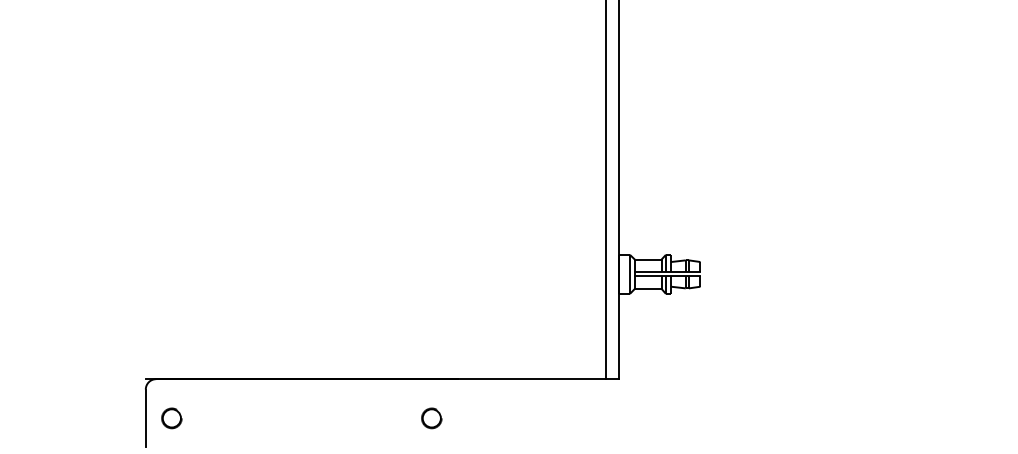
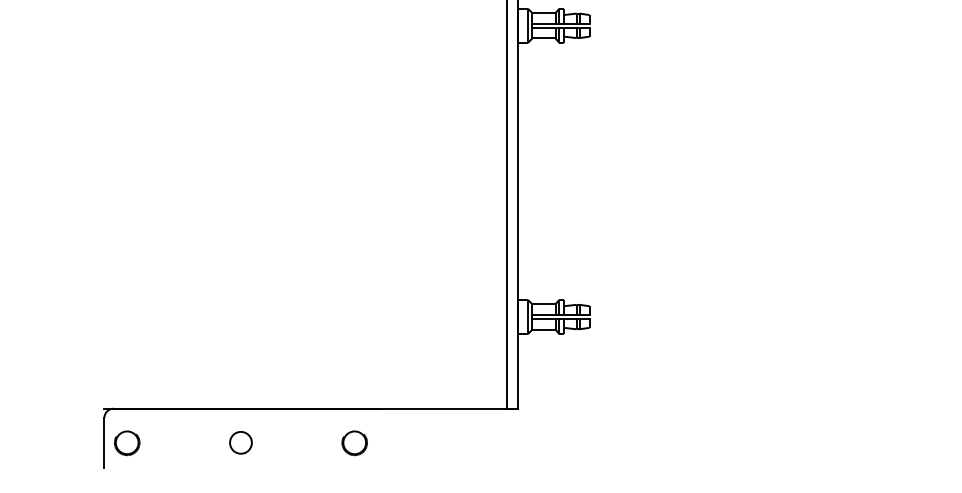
circle: (301, 417) -> (240, 442), added
circle: (172, 418) -> (127, 443), size x1.43
part: (431, 418) -> (354, 443), size x1.43

